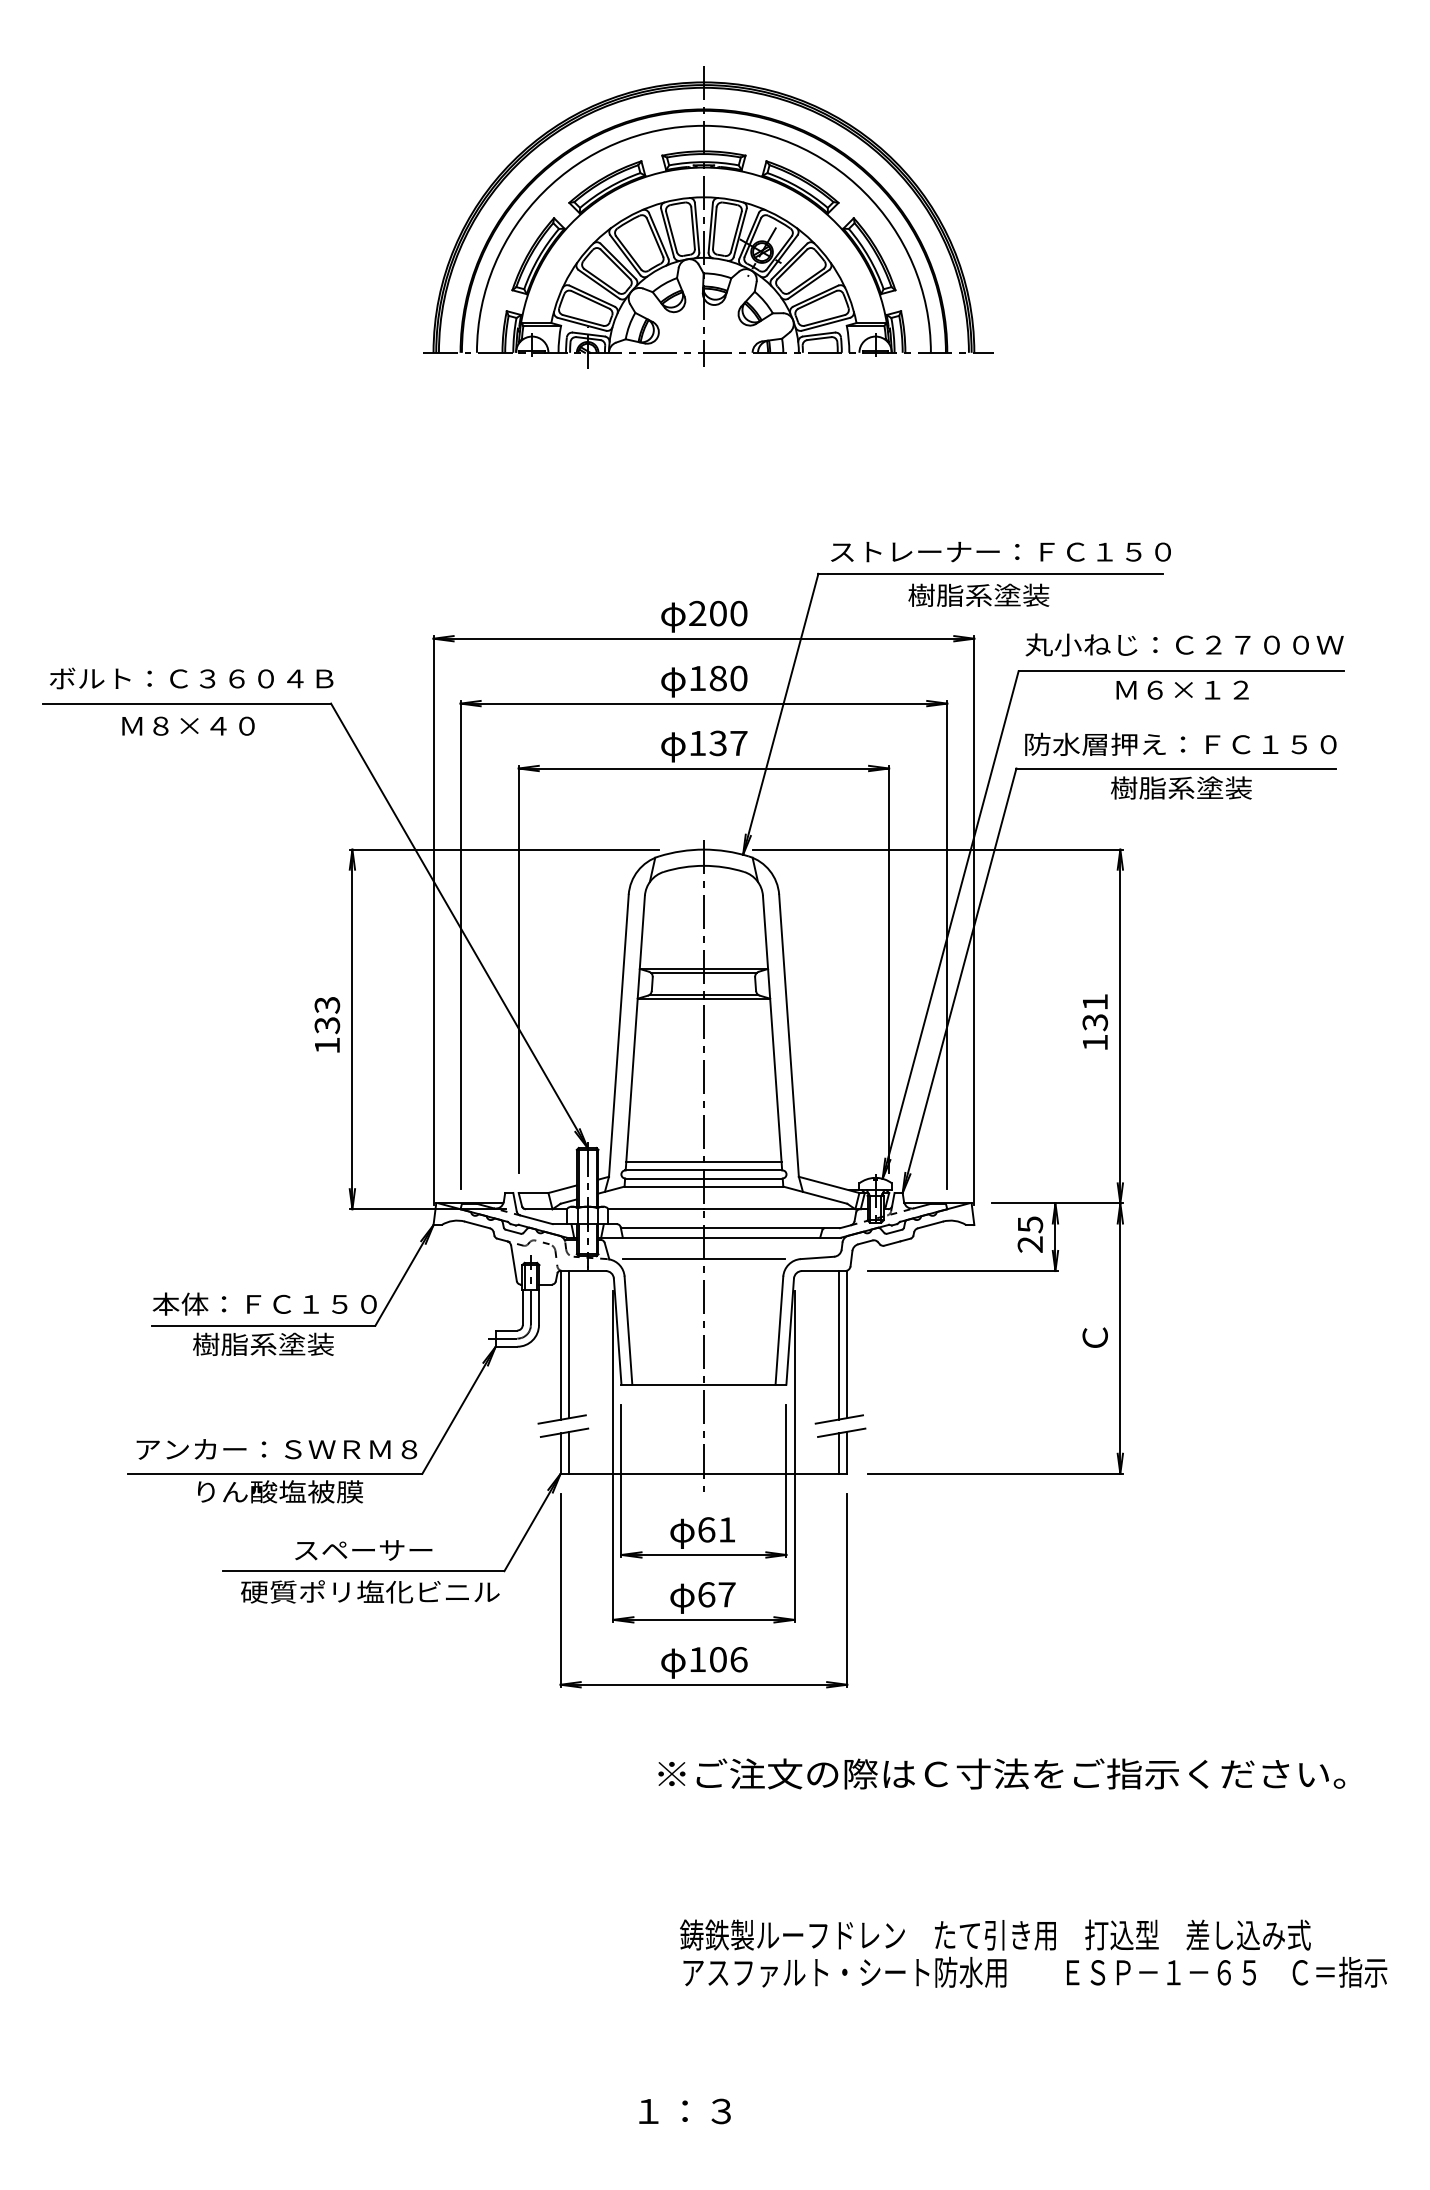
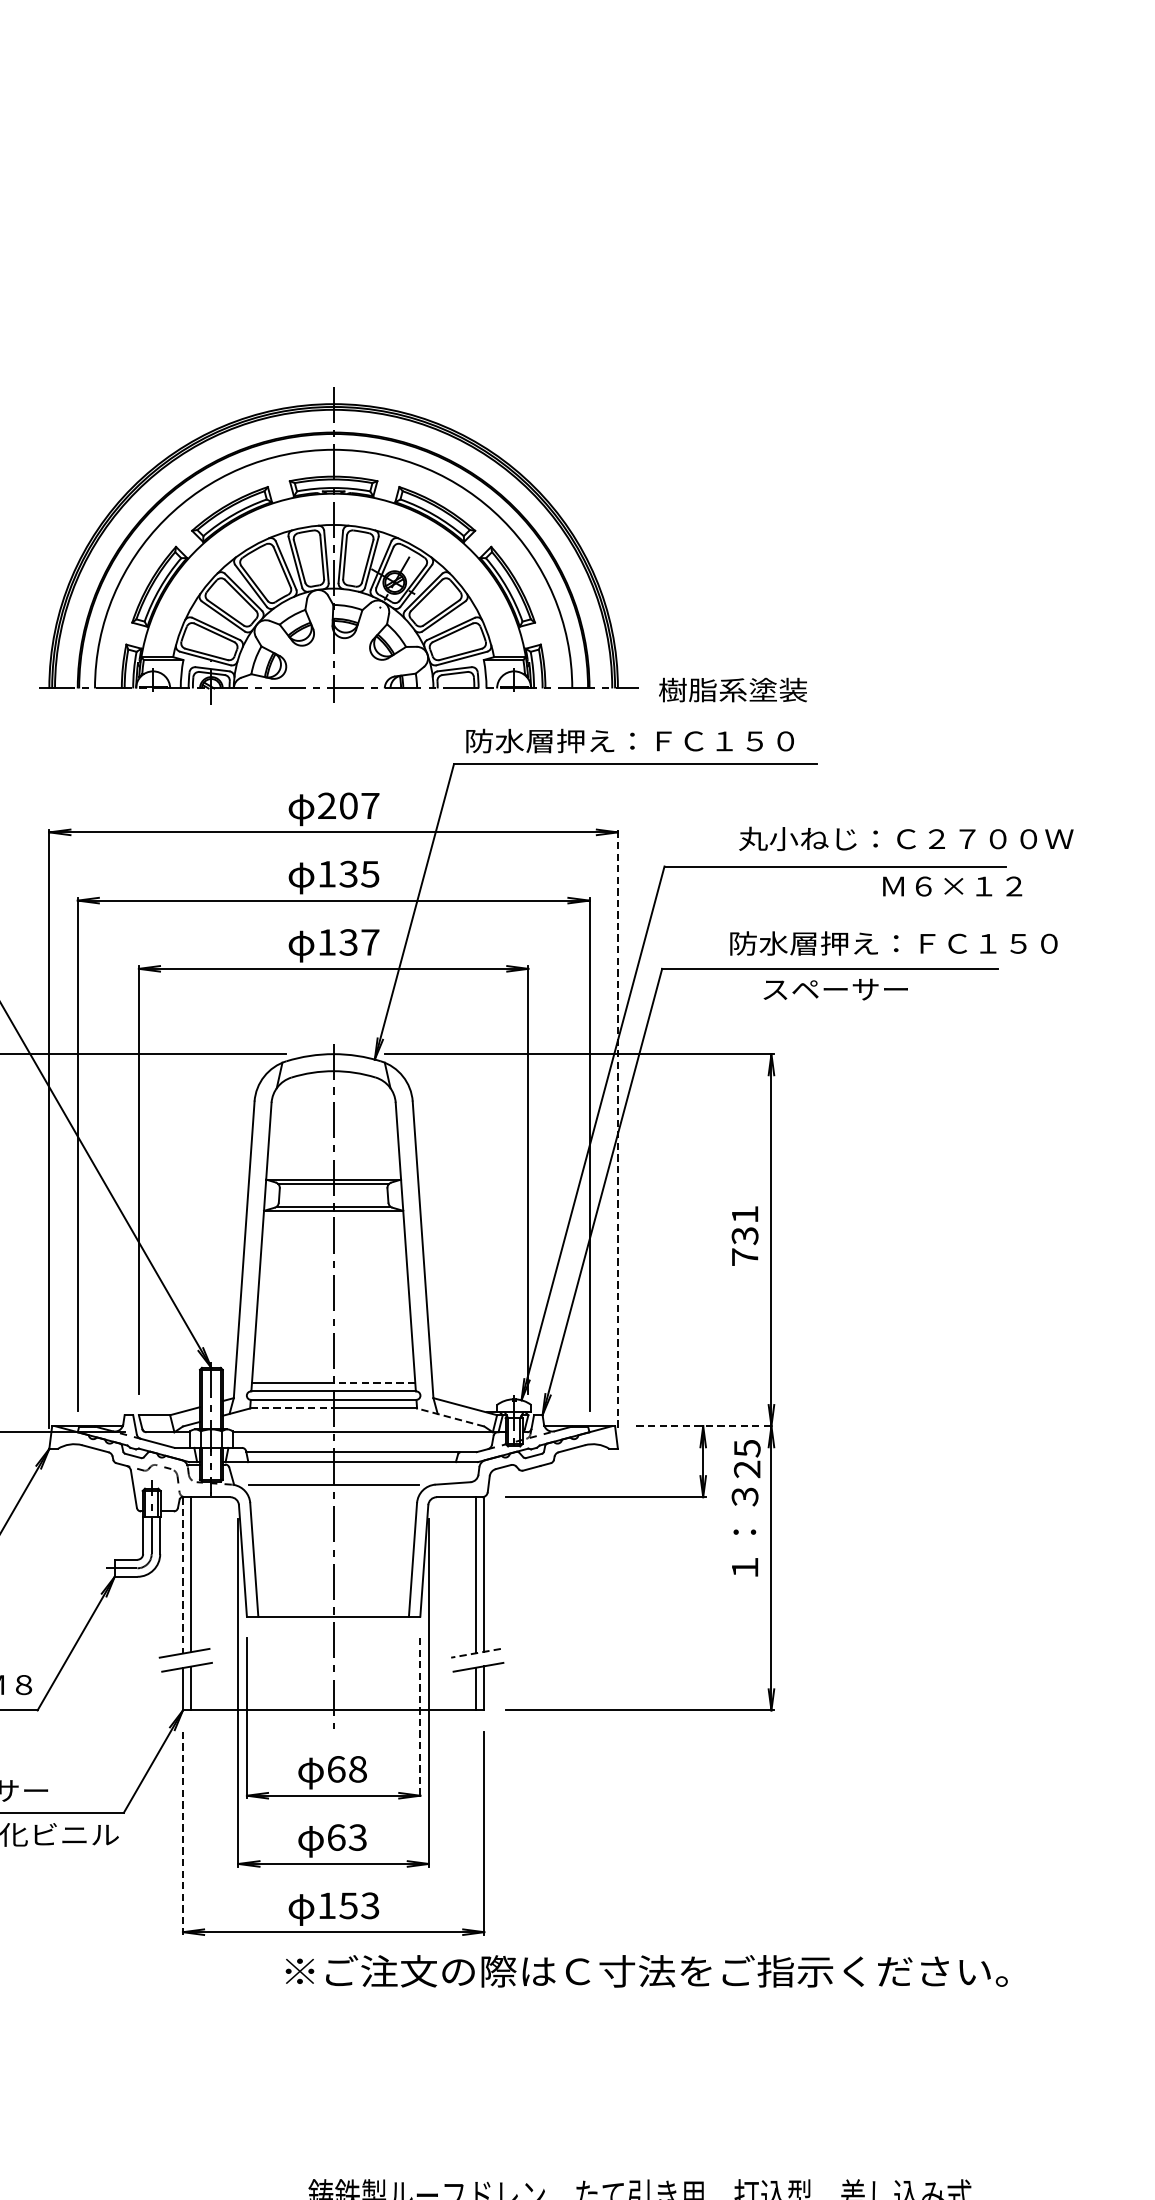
part: (708, 217) -> (338, 546), moved
text: (1000, 551) -> (645, 740), ストレーナー：ＦＣ１５０ -> 防水層押え：ＦＣ１５０
text: (978, 594) -> (732, 689), moved
text: (738, 613) -> (369, 805), 200 -> 207
text: (1184, 644) -> (906, 838), moved
text: (728, 678) -> (359, 874), 180 -> 135
text: (1182, 689) -> (952, 885), moved
text: (1180, 743) -> (893, 942), moved
text: (1181, 787) -> (835, 988), 樹脂系塗装 -> スペーサー
line: (974, 920) -> (618, 1128), solid -> dashed
text: (1095, 1042) -> (745, 1256), 131 -> 731
line: (742, 1162) -> (374, 1383), solid -> dashed
line: (664, 1186) -> (292, 1408), solid -> dashed
line: (814, 1195) -> (449, 1417), solid -> dashed
line: (1057, 1203) -> (705, 1426), solid -> dashed
text: (1030, 1234) -> (747, 1458), moved
text: (1094, 1304) -> (744, 1532), Ｃ -> １：３
line: (560, 1345) -> (182, 1575), solid -> dashed
line: (838, 1419) -> (475, 1653), solid -> dashed
line: (786, 1481) -> (420, 1718), solid -> dashed
text: (726, 1529) -> (357, 1768), 61 -> 68
line: (560, 1590) -> (182, 1833), solid -> dashed
text: (726, 1594) -> (357, 1837), 67 -> 63
text: (728, 1659) -> (359, 1905), 106 -> 153
text: (1001, 1773) -> (646, 1970), moved

